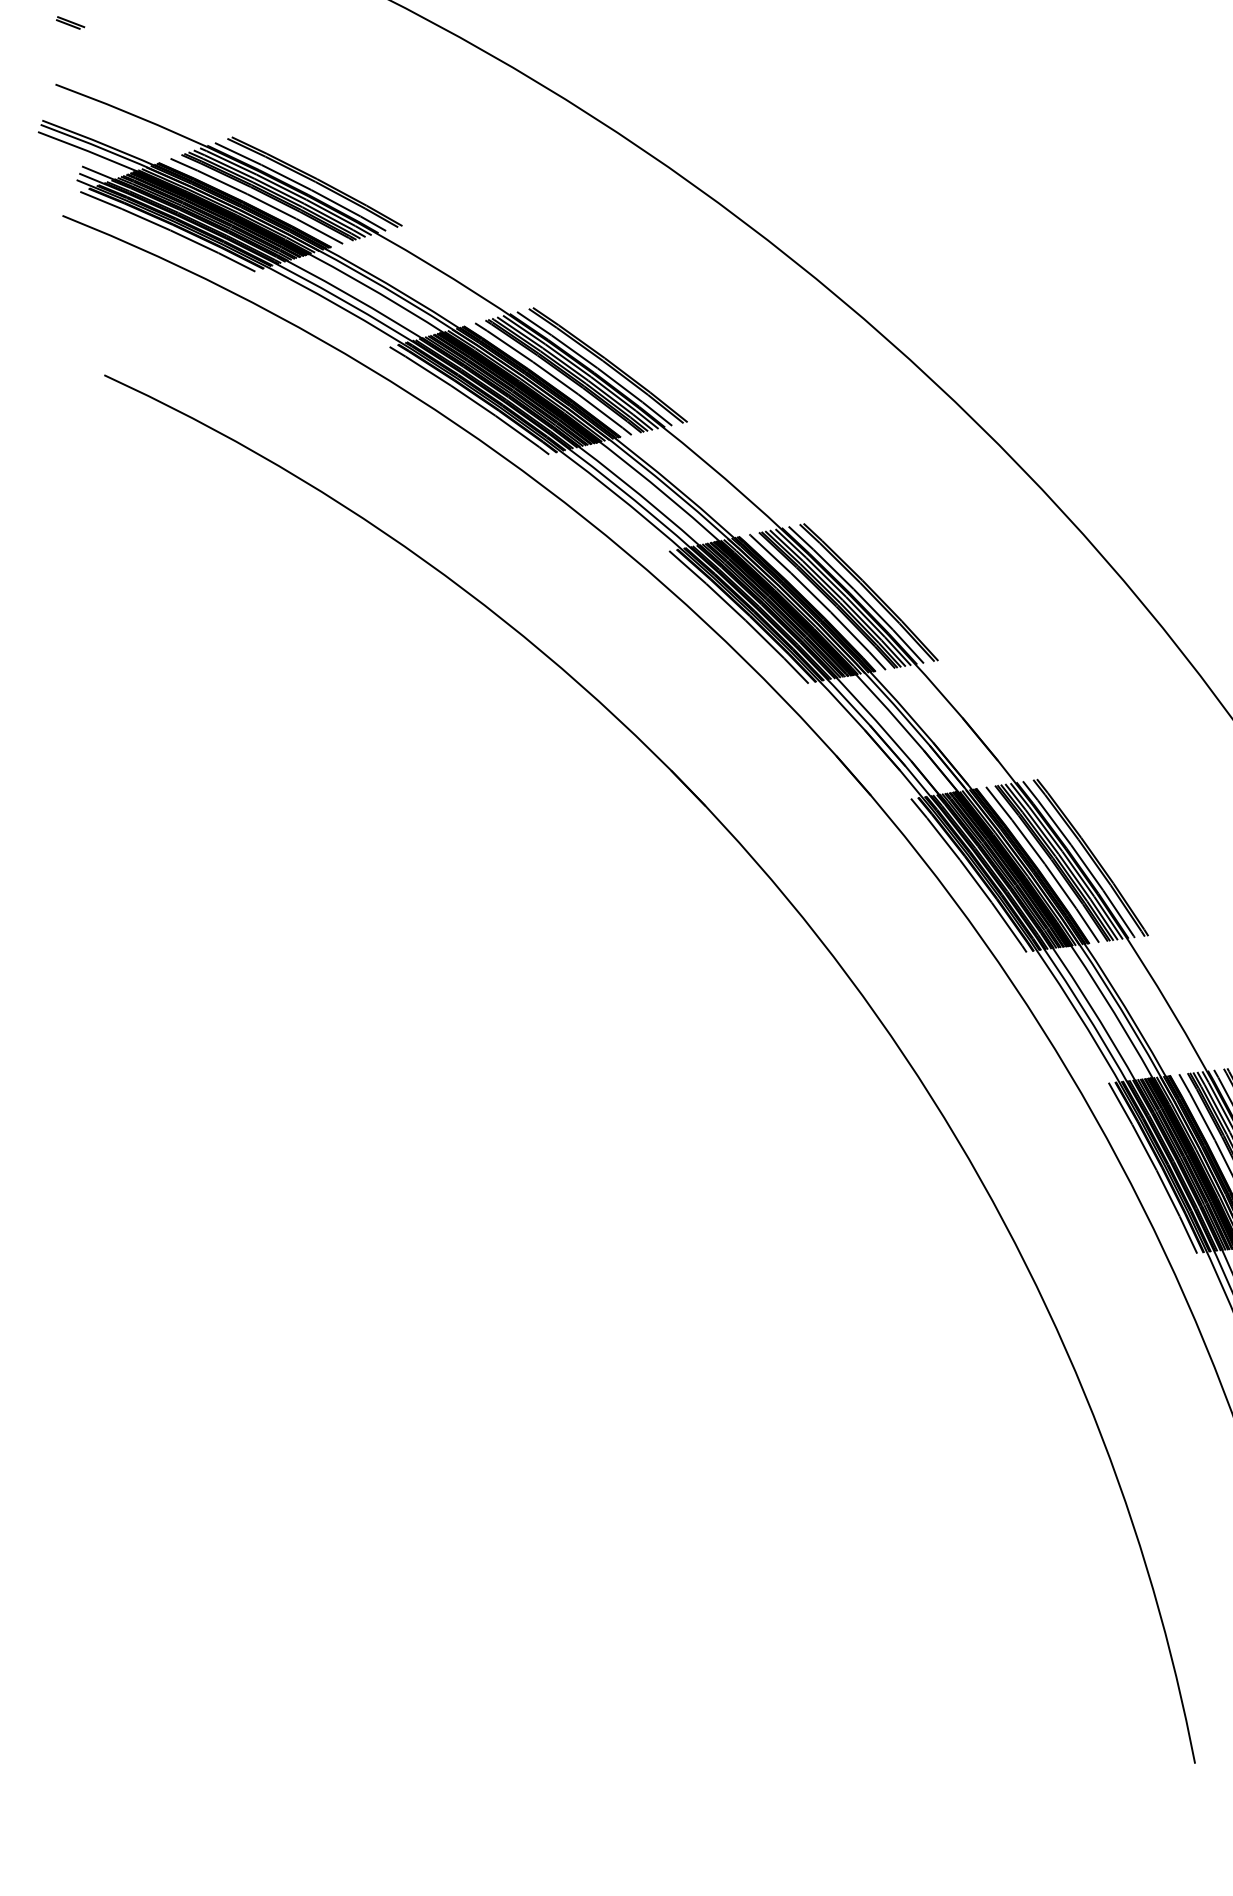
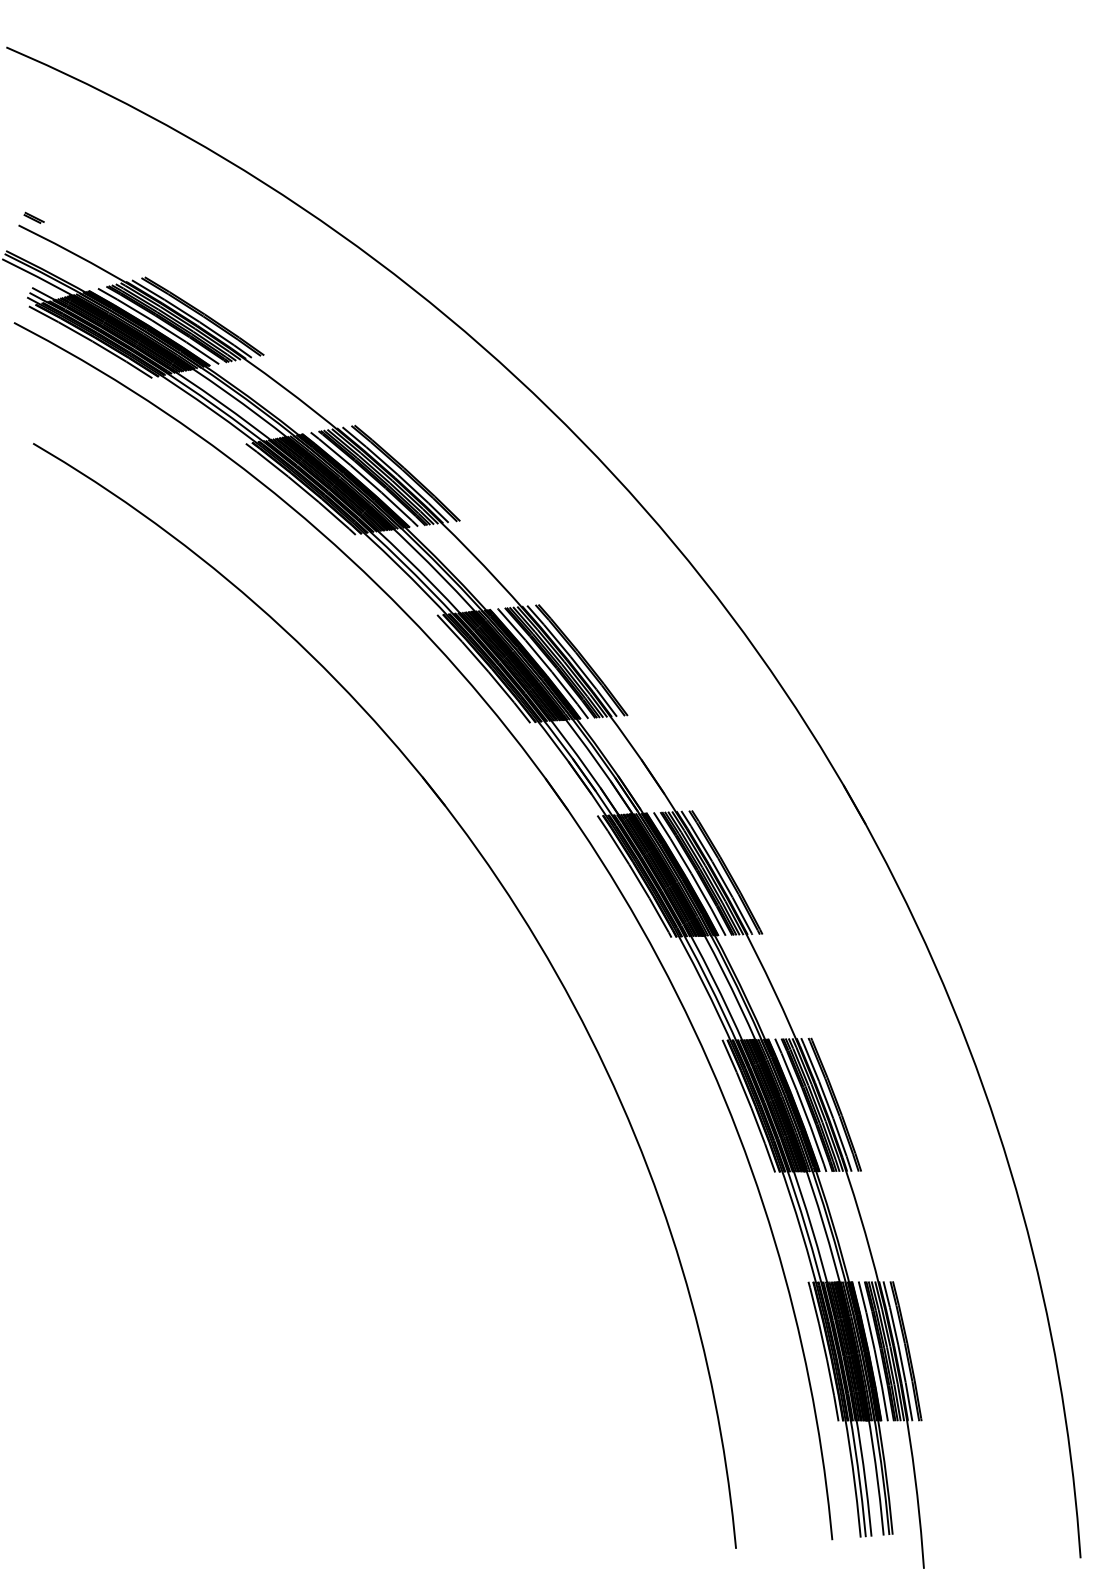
part: (69, 22) -> (33, 217), moved

